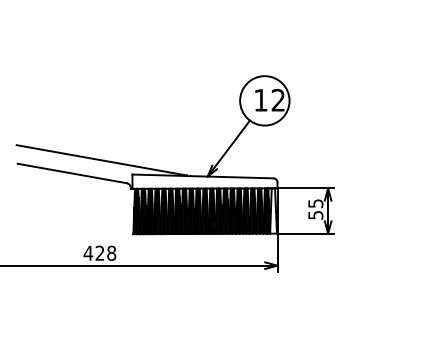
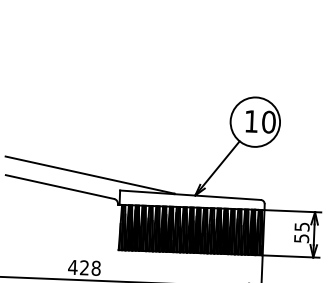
text: (278, 99) -> (269, 121), 12 -> 10
hatch: (273, 210) -> (259, 232), added

